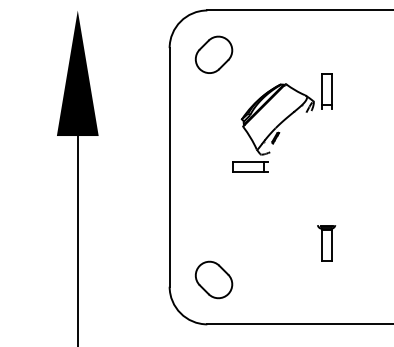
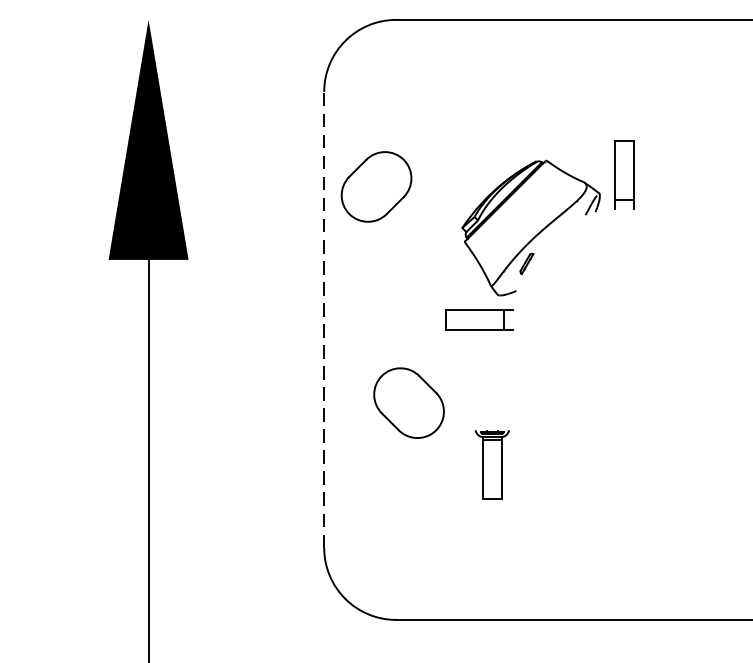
part: (213, 54) -> (375, 186), moved
line: (169, 166) -> (323, 318), solid -> dashed
part: (326, 243) -> (492, 465), moved
part: (213, 279) -> (408, 402), moved

